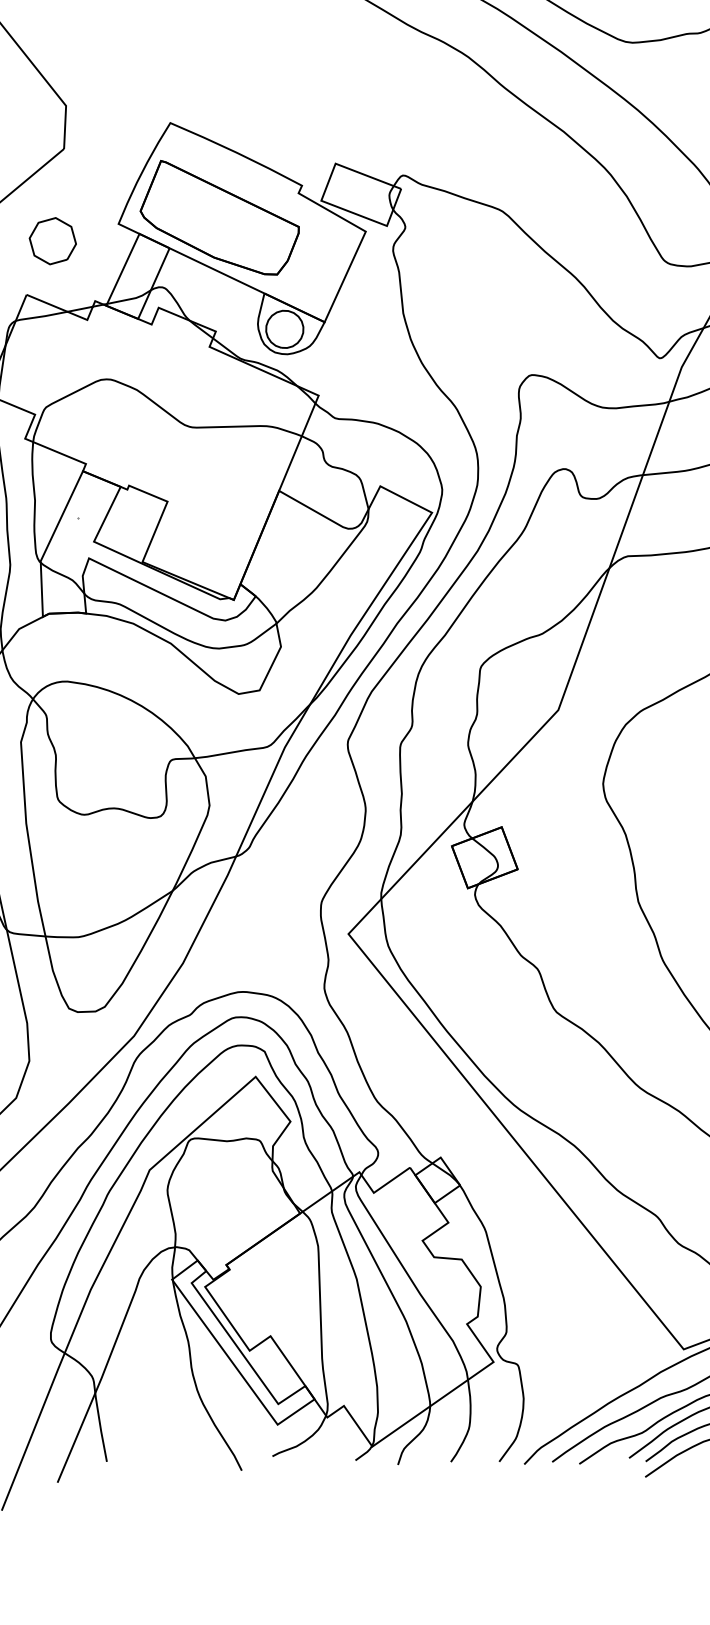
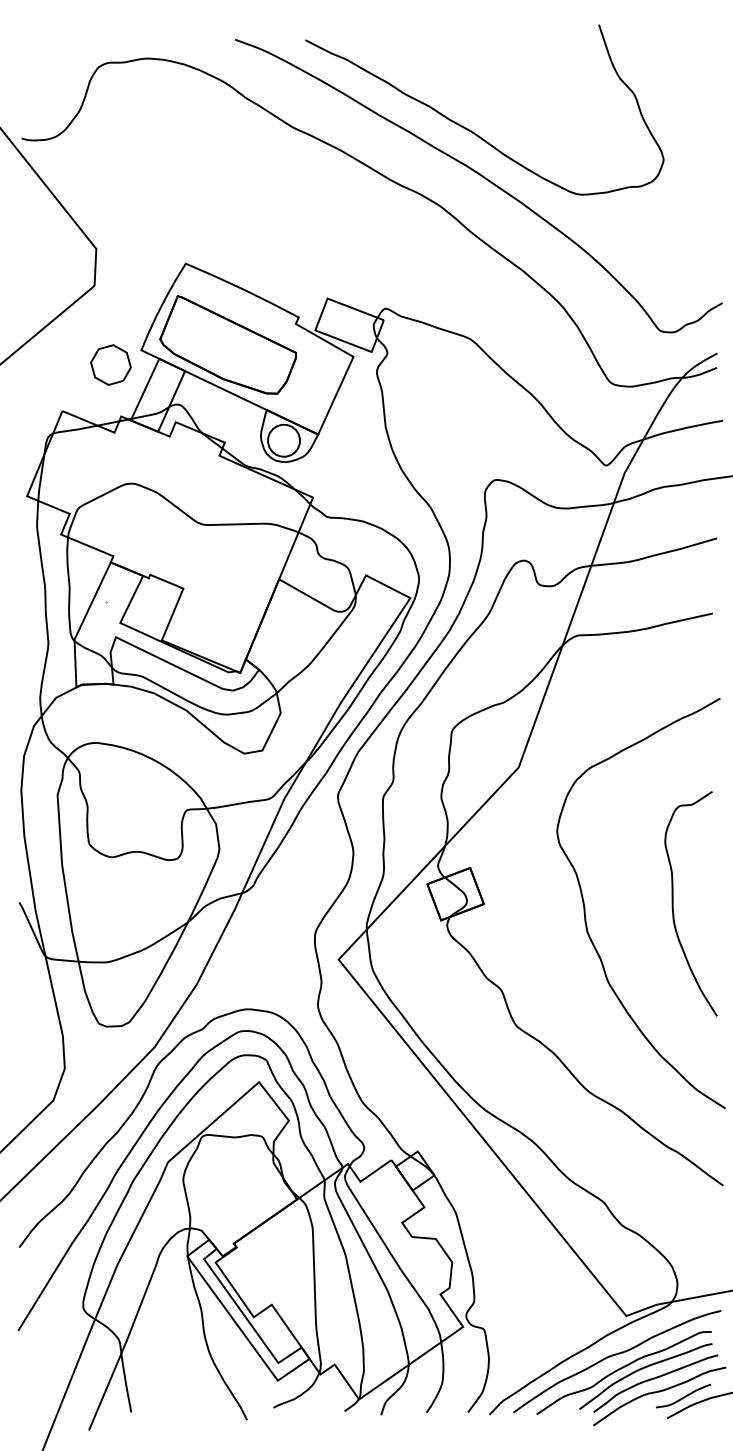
part: (52, 240) -> (110, 364), moved

